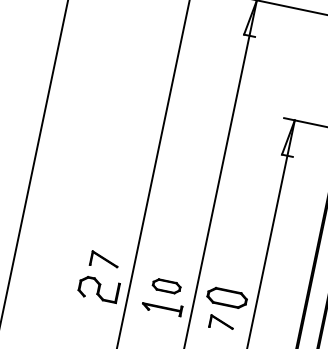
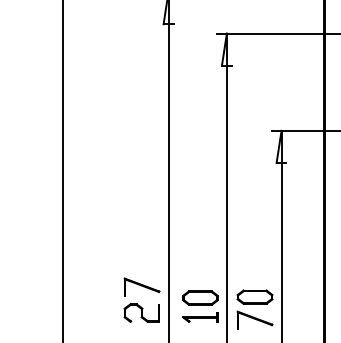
part: (104, 259) -> (141, 286), size x1.43
part: (166, 285) -> (200, 297), size x1.43
part: (221, 322) -> (254, 319), size x1.67

